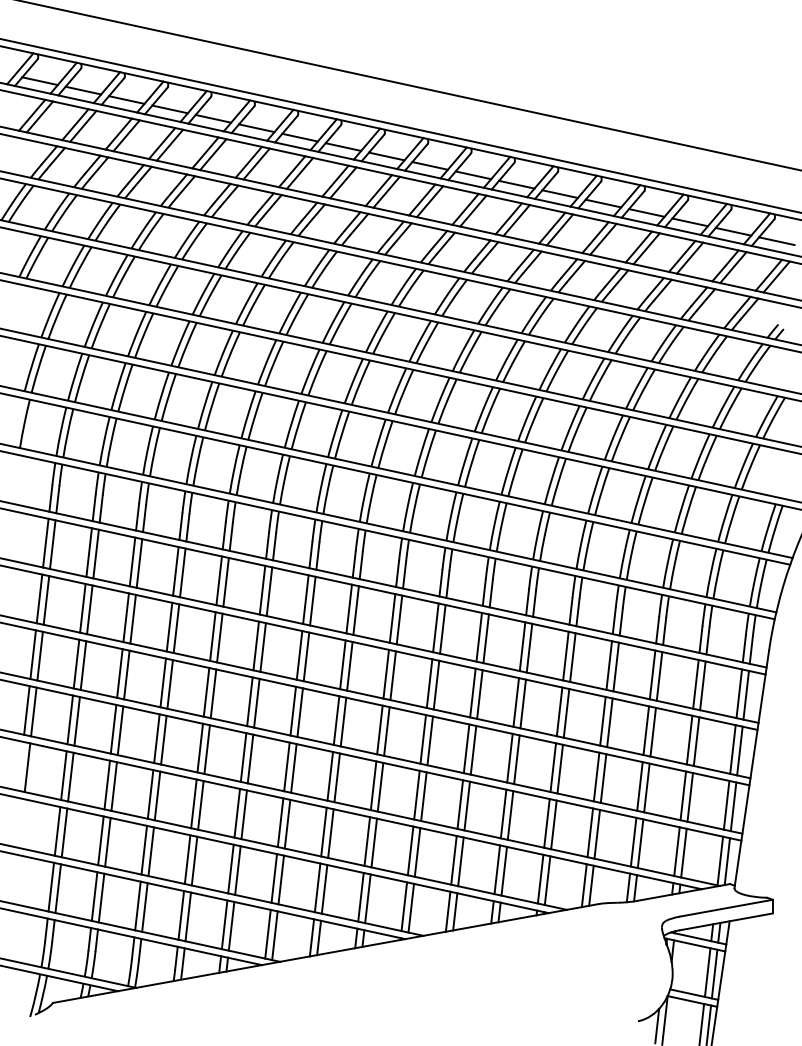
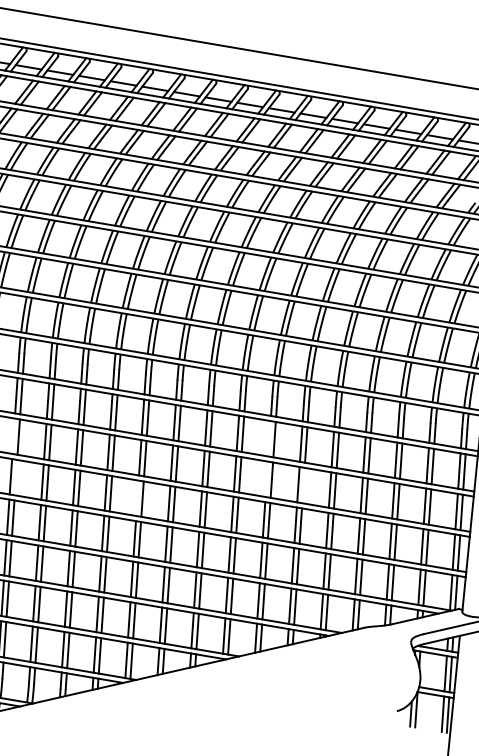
line: (125, 617) -> (13, 436), removed
line: (478, 636) -> (268, 438), removed
line: (126, 674) -> (15, 477), removed
line: (472, 692) -> (266, 478), removed
line: (522, 703) -> (302, 485), removed
line: (293, 710) -> (137, 497), removed

